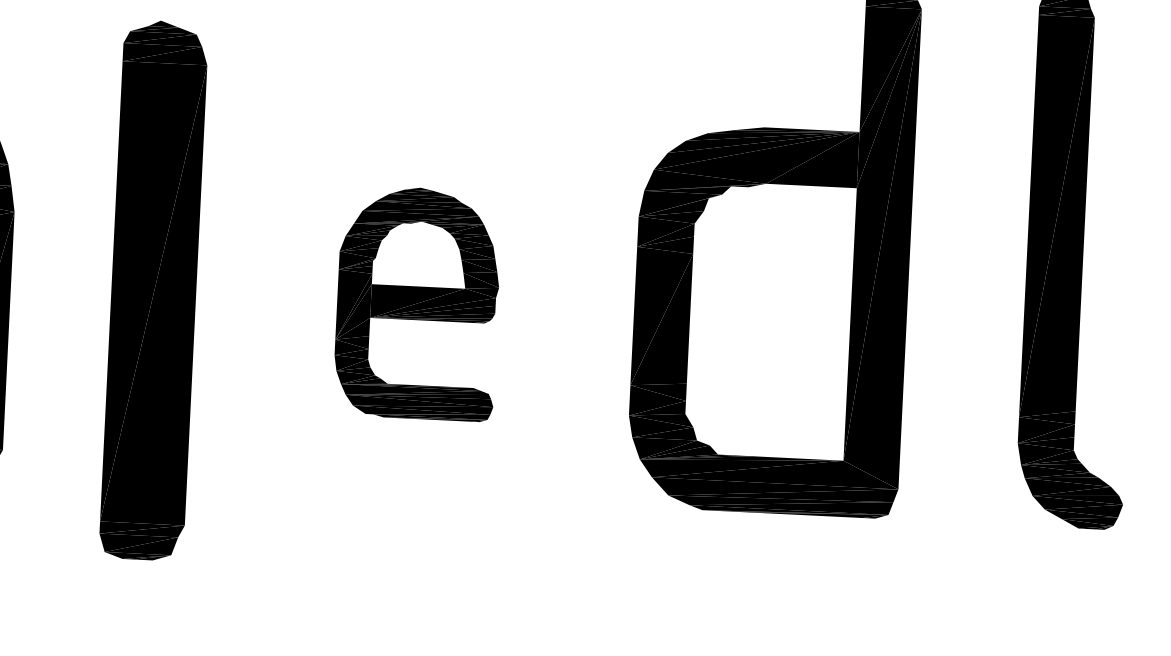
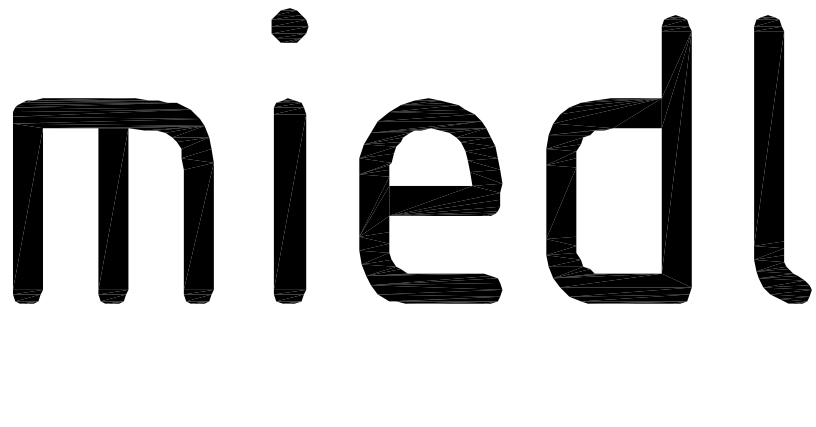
part: (152, 289) -> (289, 200), size x0.71
part: (416, 302) -> (430, 200), size x1.67

